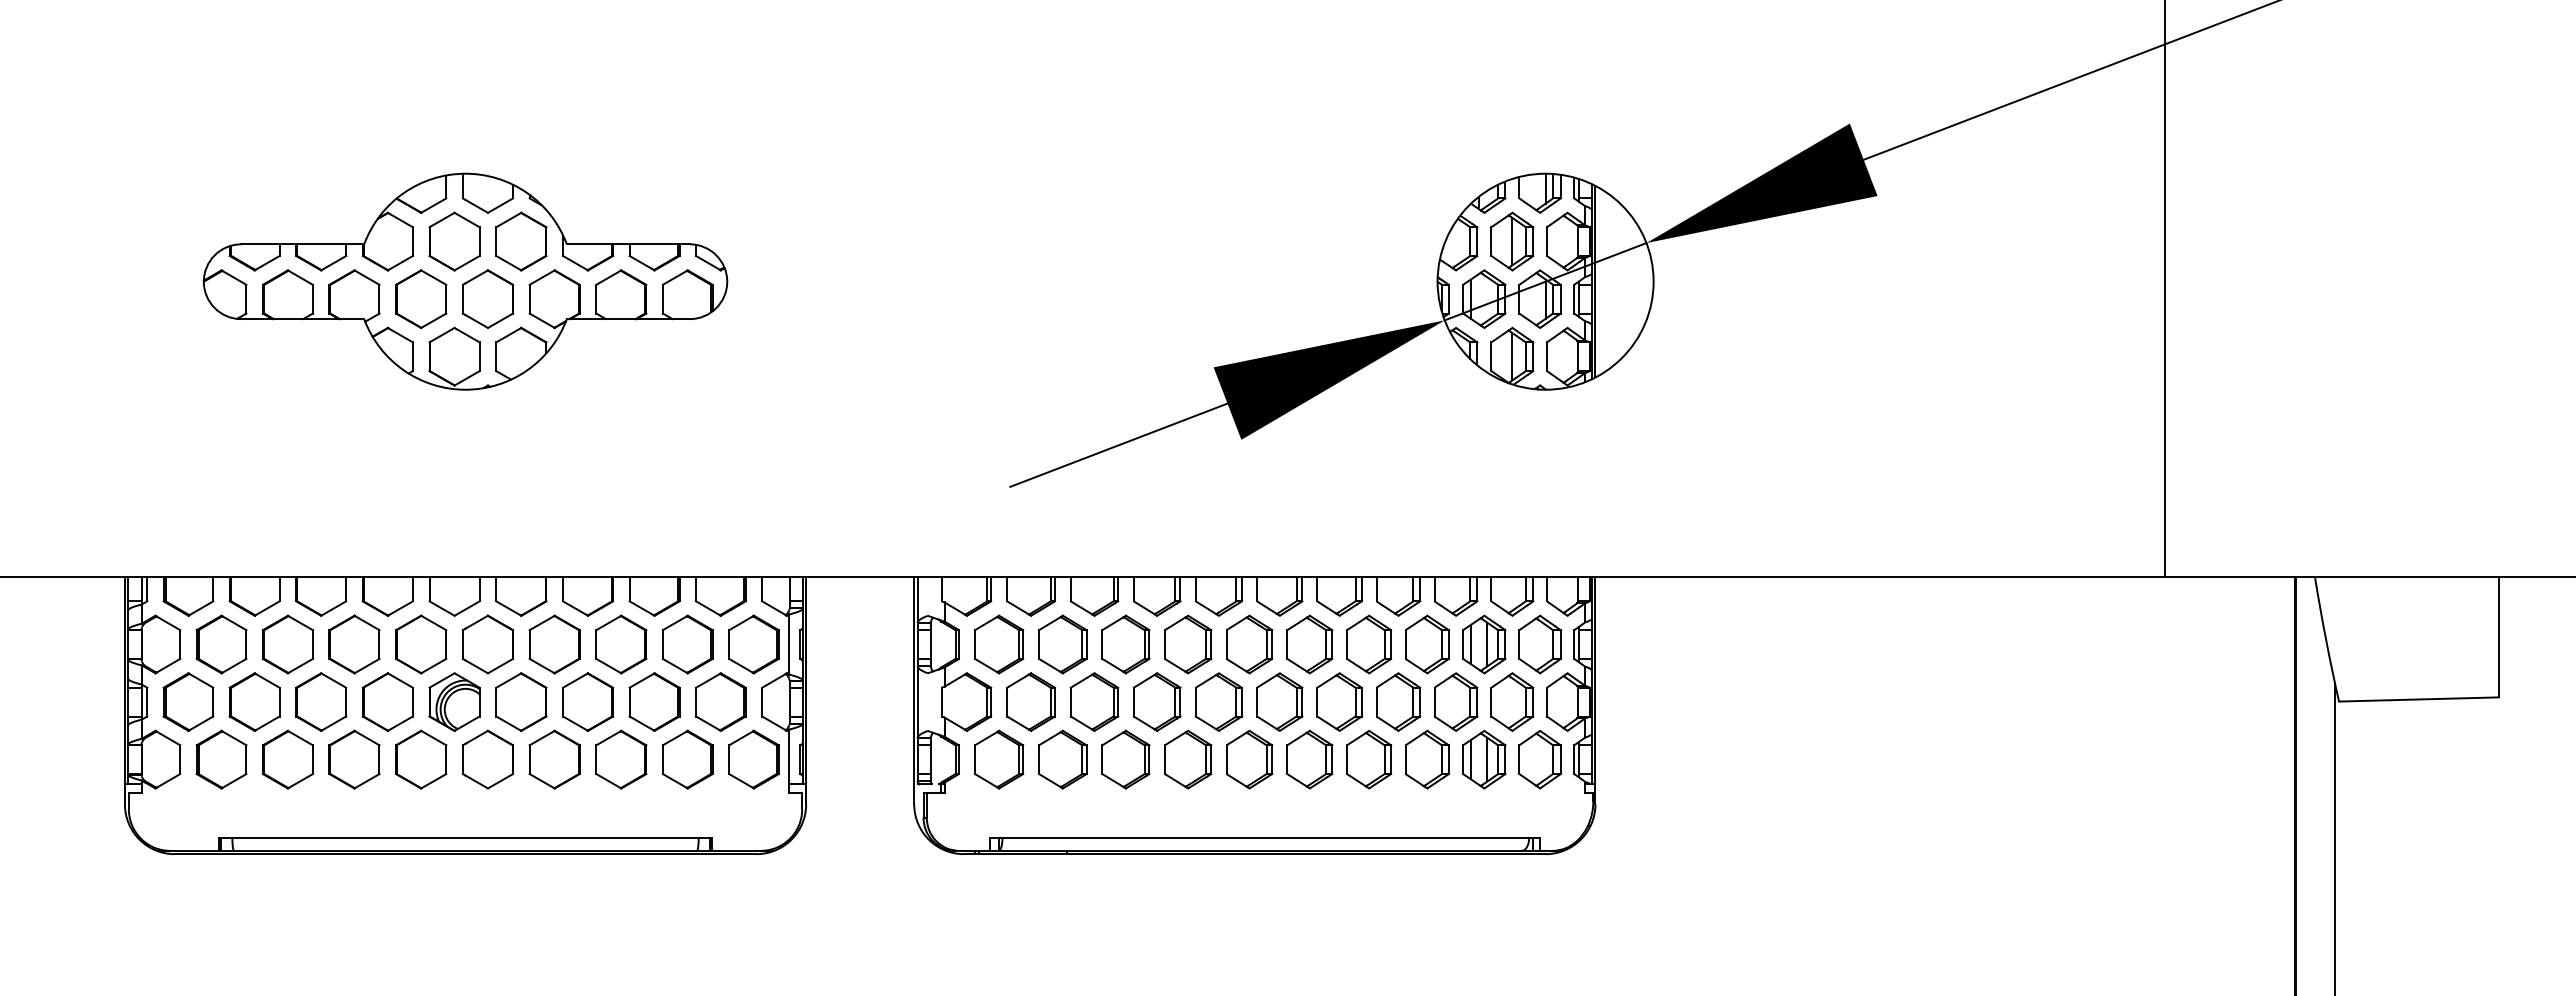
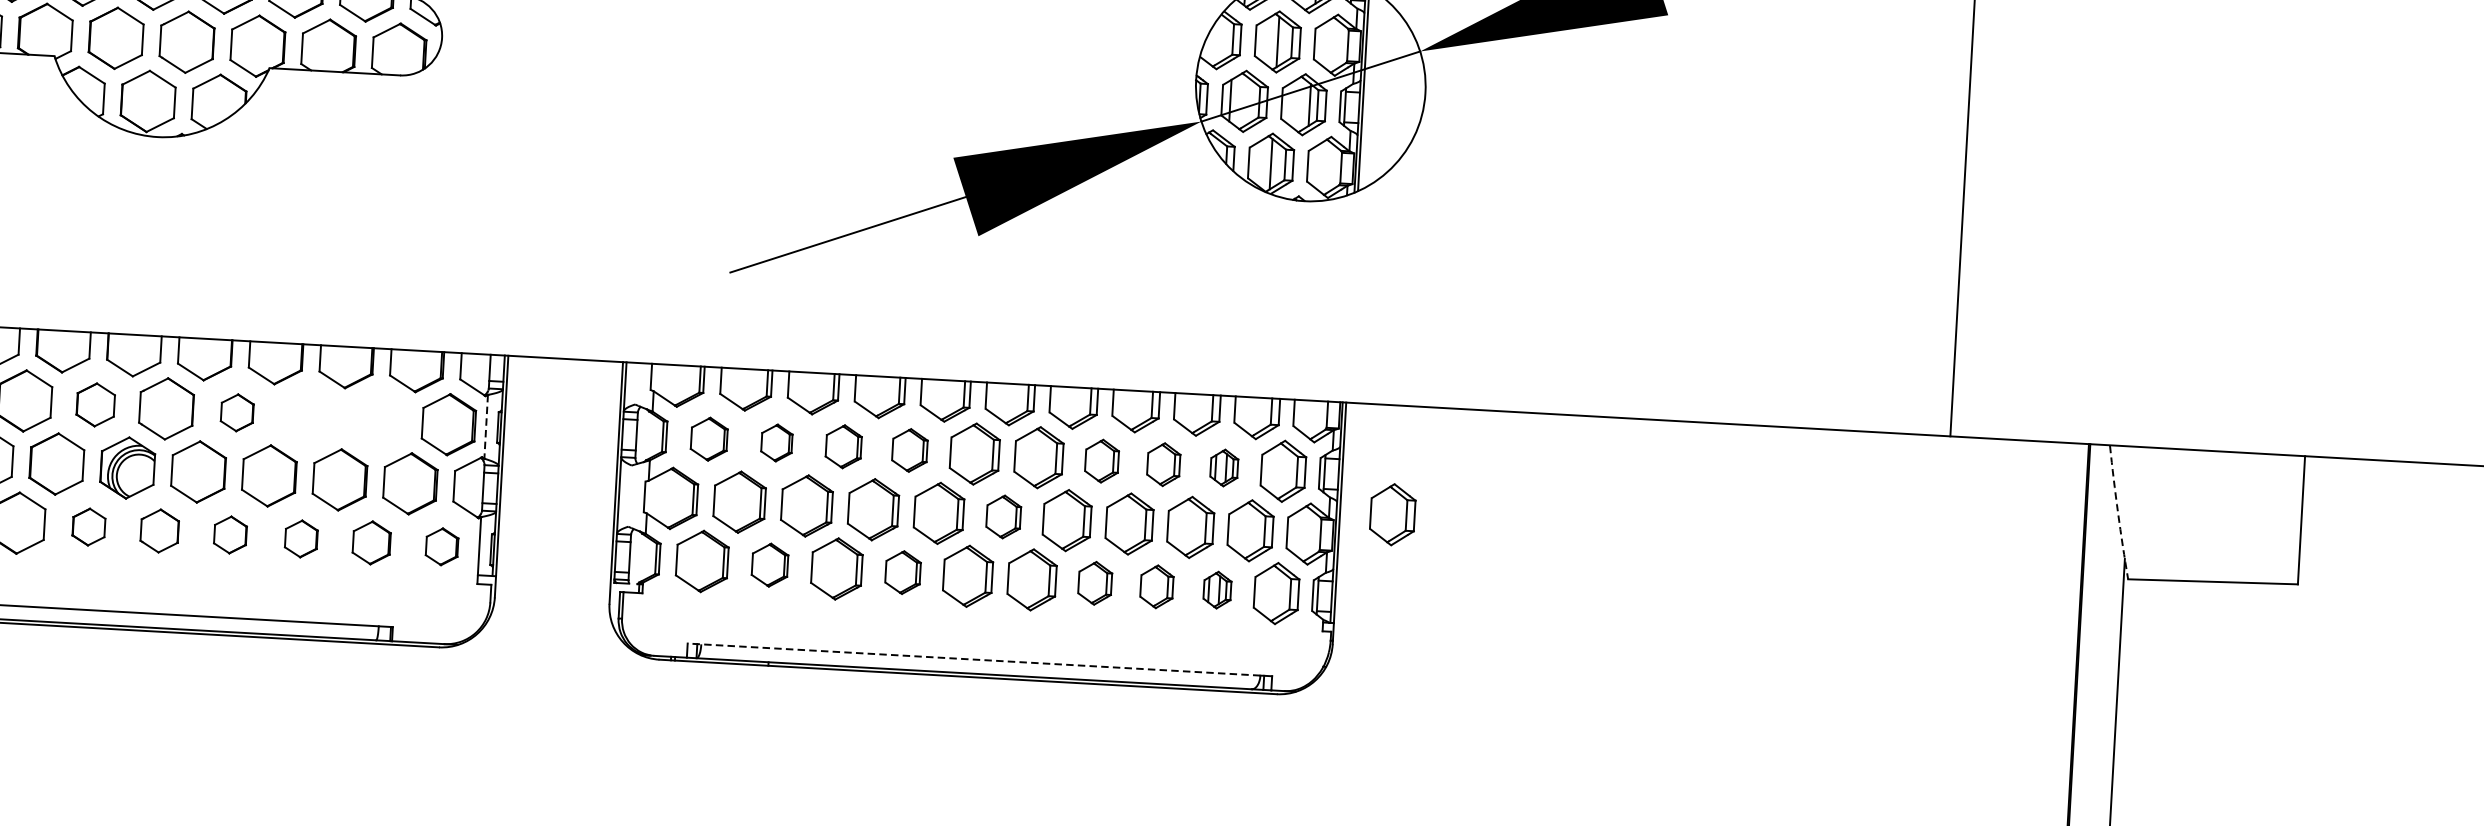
arc: (2326, 639) -> (2118, 512), solid -> dashed
part: (421, 644) -> (95, 404), size x0.7
part: (554, 644) -> (237, 412), size x0.6
part: (621, 644) -> (308, 416), removed
part: (687, 644) -> (378, 420), removed
part: (999, 644) -> (709, 439), size x0.7
part: (1062, 644) -> (776, 442), size x0.6
part: (1125, 644) -> (843, 446), size x0.7
part: (1188, 644) -> (910, 450), size x0.7
part: (1369, 644) -> (1102, 461), size x0.7
part: (1427, 644) -> (1163, 464), size x0.7
part: (1484, 644) -> (1224, 468), size x0.6
line: (789, 645) -> (486, 427), solid -> dashed
part: (1644, 679) -> (1392, 514), added
part: (1279, 701) -> (1003, 516), size x0.7
part: (421, 759) -> (89, 527), size x0.6
part: (487, 759) -> (159, 530), size x0.7
part: (554, 759) -> (230, 534), size x0.6
part: (621, 759) -> (301, 538), size x0.6
part: (687, 759) -> (371, 542), size x0.7
part: (753, 759) -> (441, 546), size x0.6
part: (1062, 759) -> (769, 565), size x0.7
part: (1188, 759) -> (903, 572), size x0.7
part: (1369, 759) -> (1095, 583), size x0.7
part: (1427, 759) -> (1157, 586), size x0.7
part: (1484, 759) -> (1217, 590), size x0.6
line: (1259, 837) -> (974, 659), solid -> dashed

